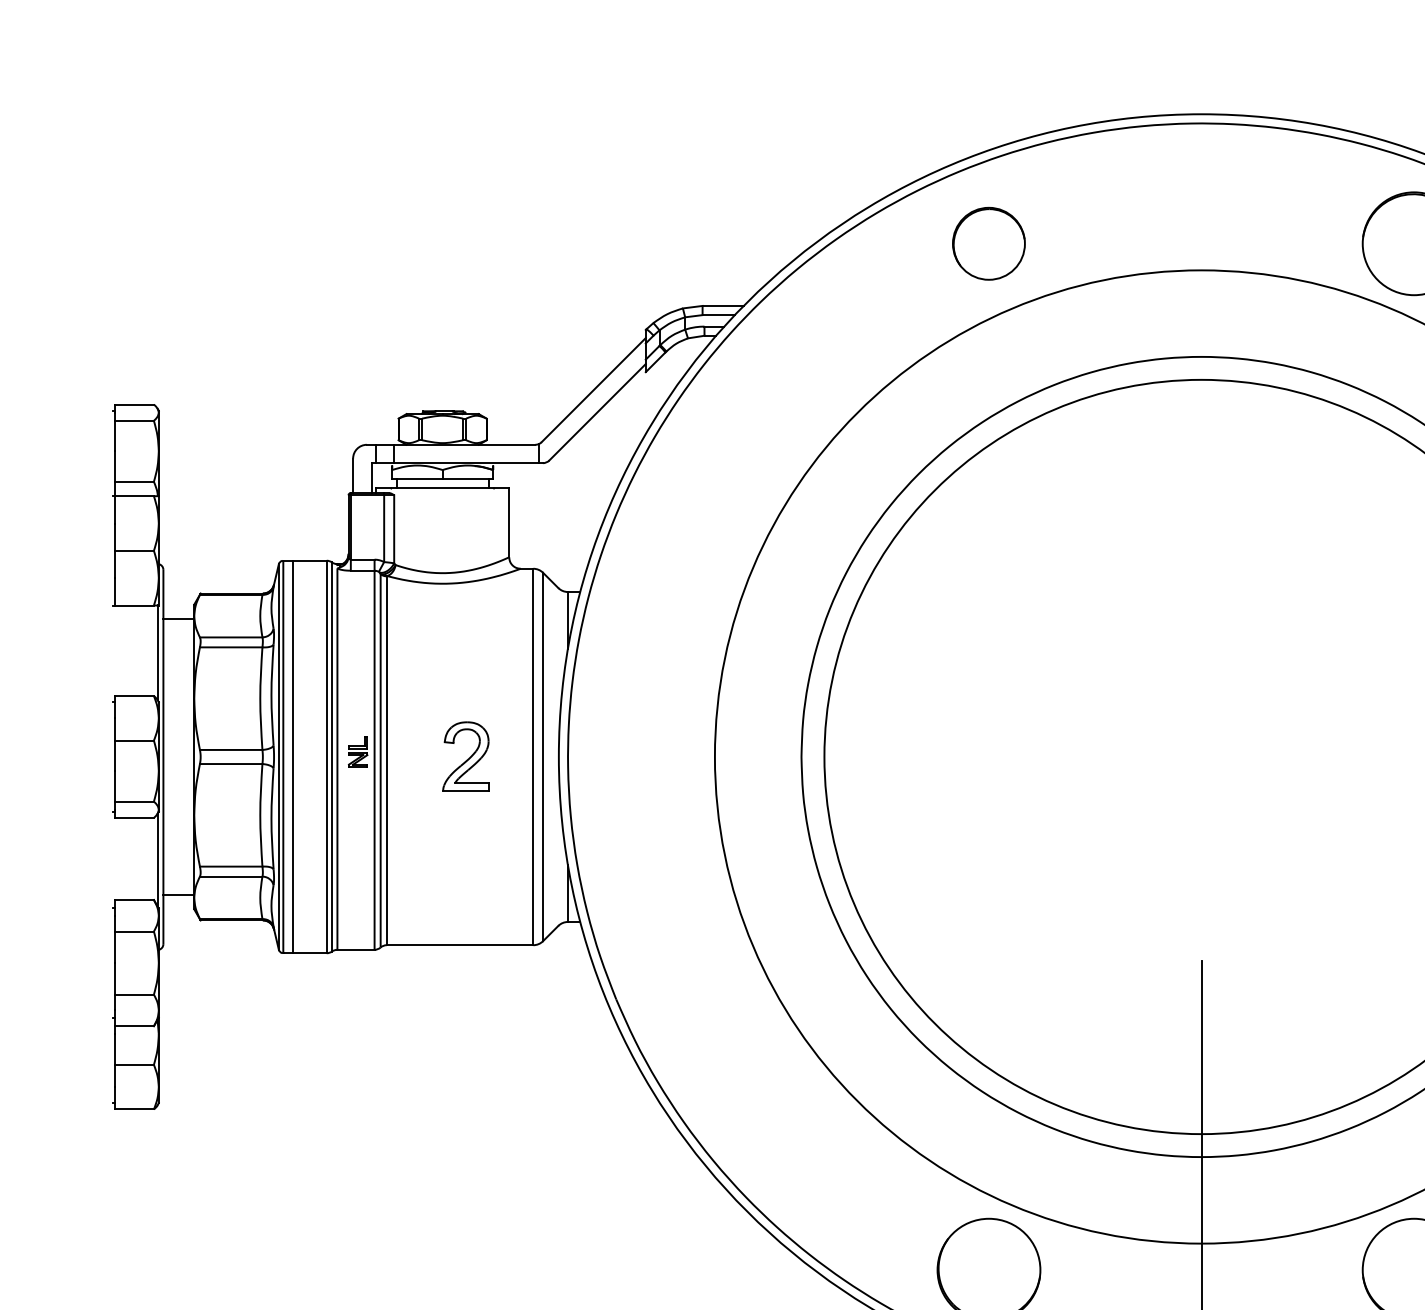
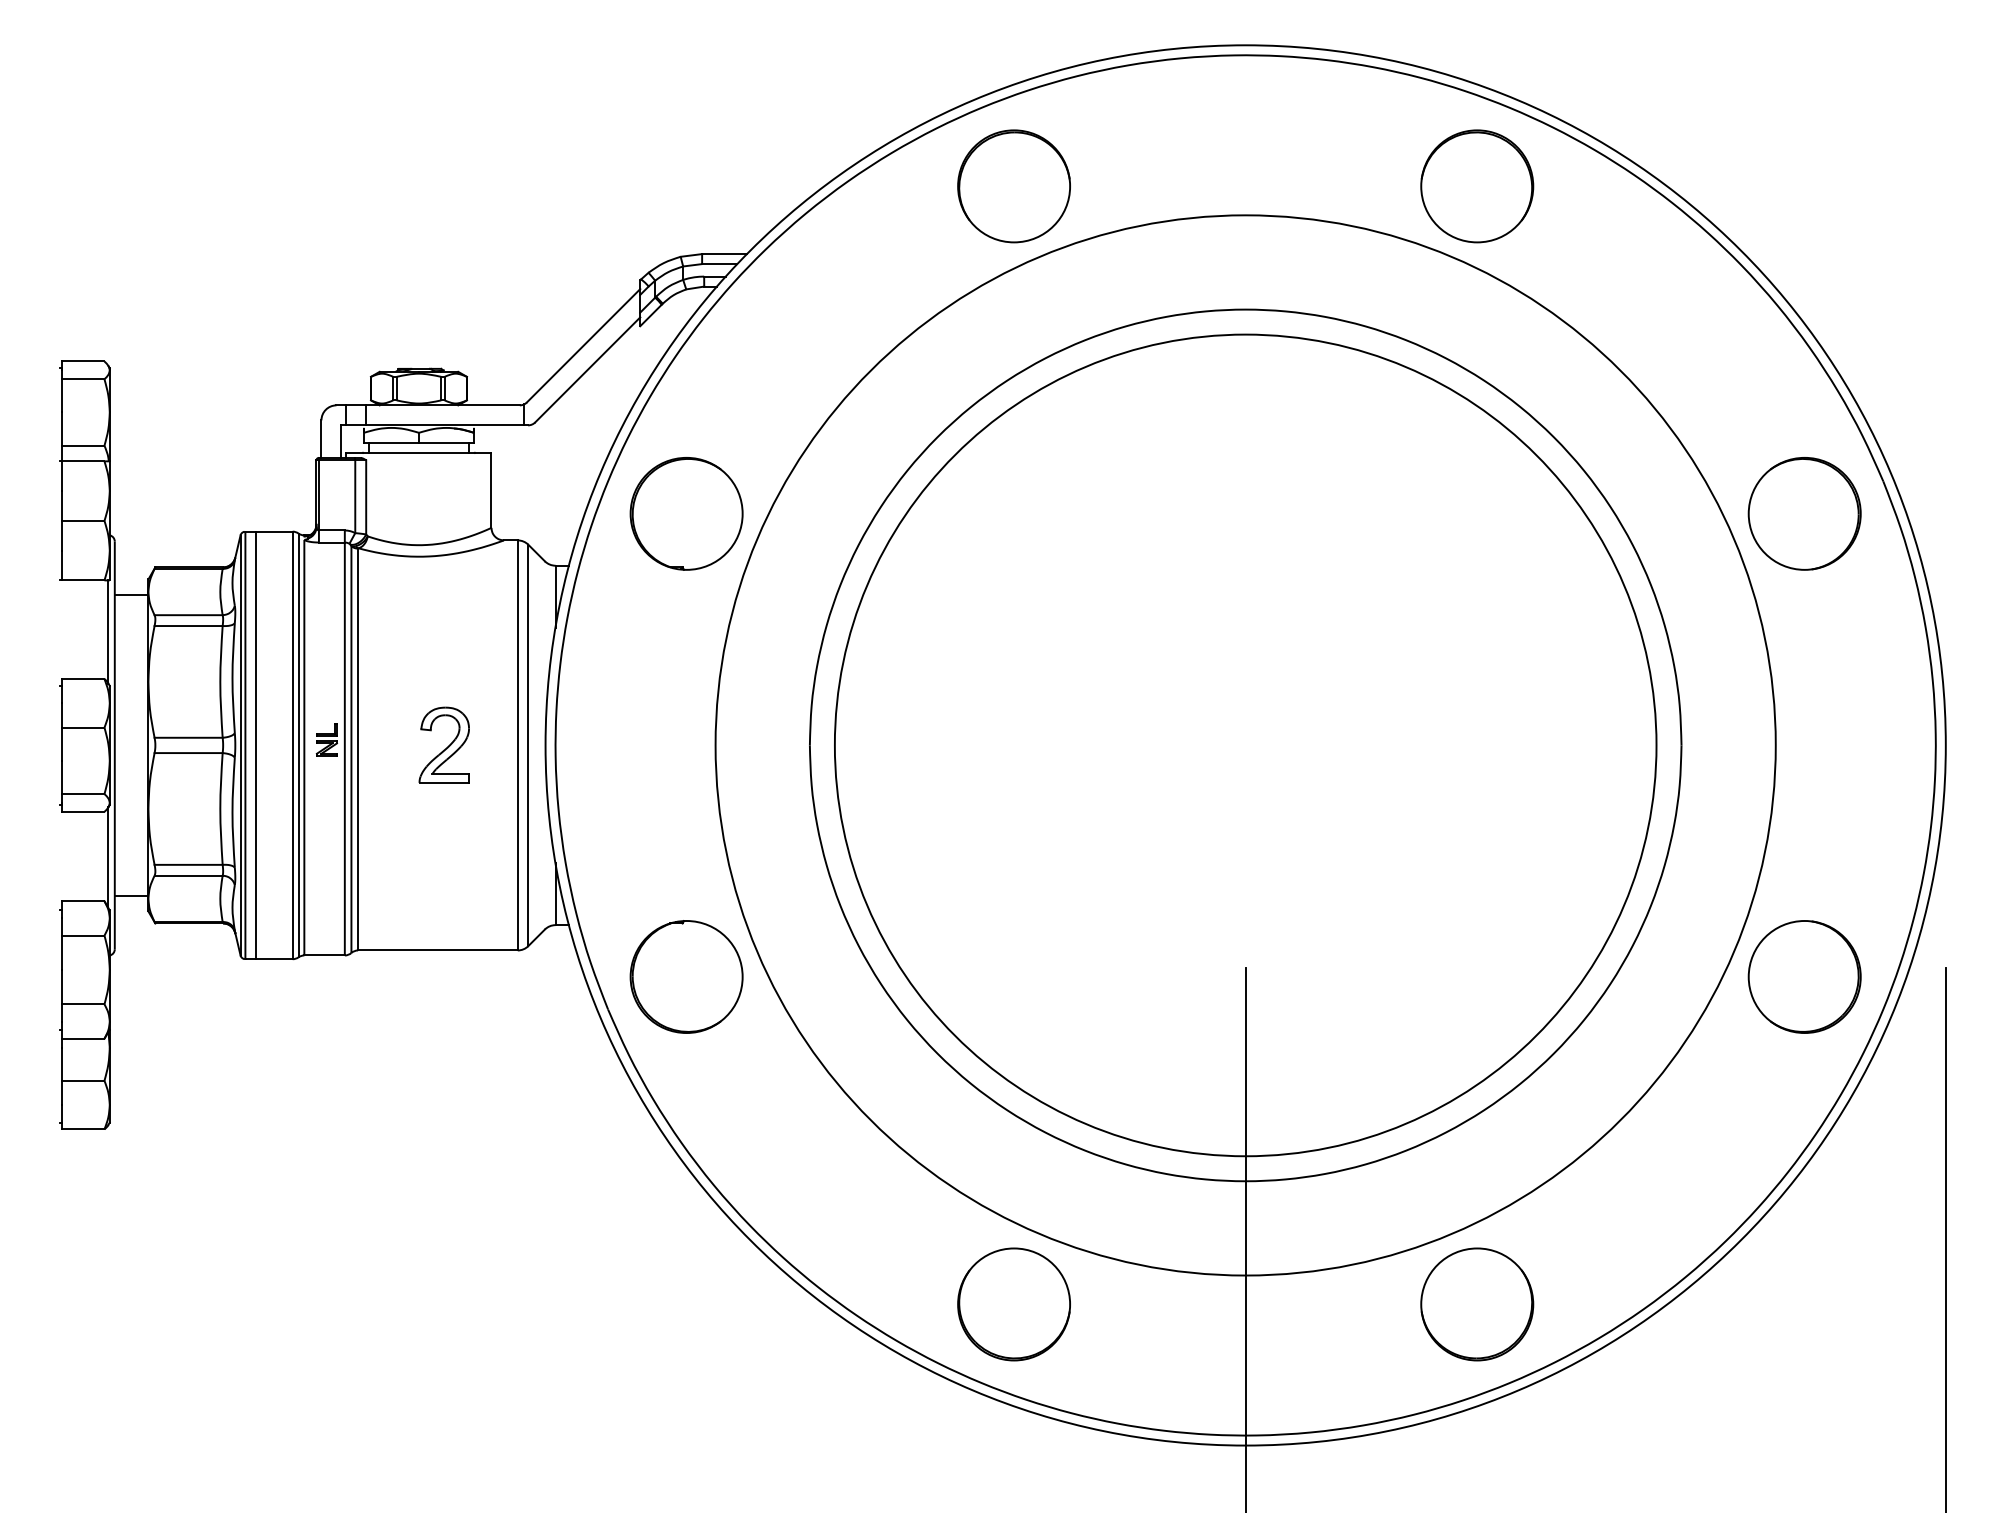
part: (988, 243) -> (1013, 186), size x1.43
part: (688, 544) -> (686, 513), added
part: (688, 969) -> (686, 976), added

